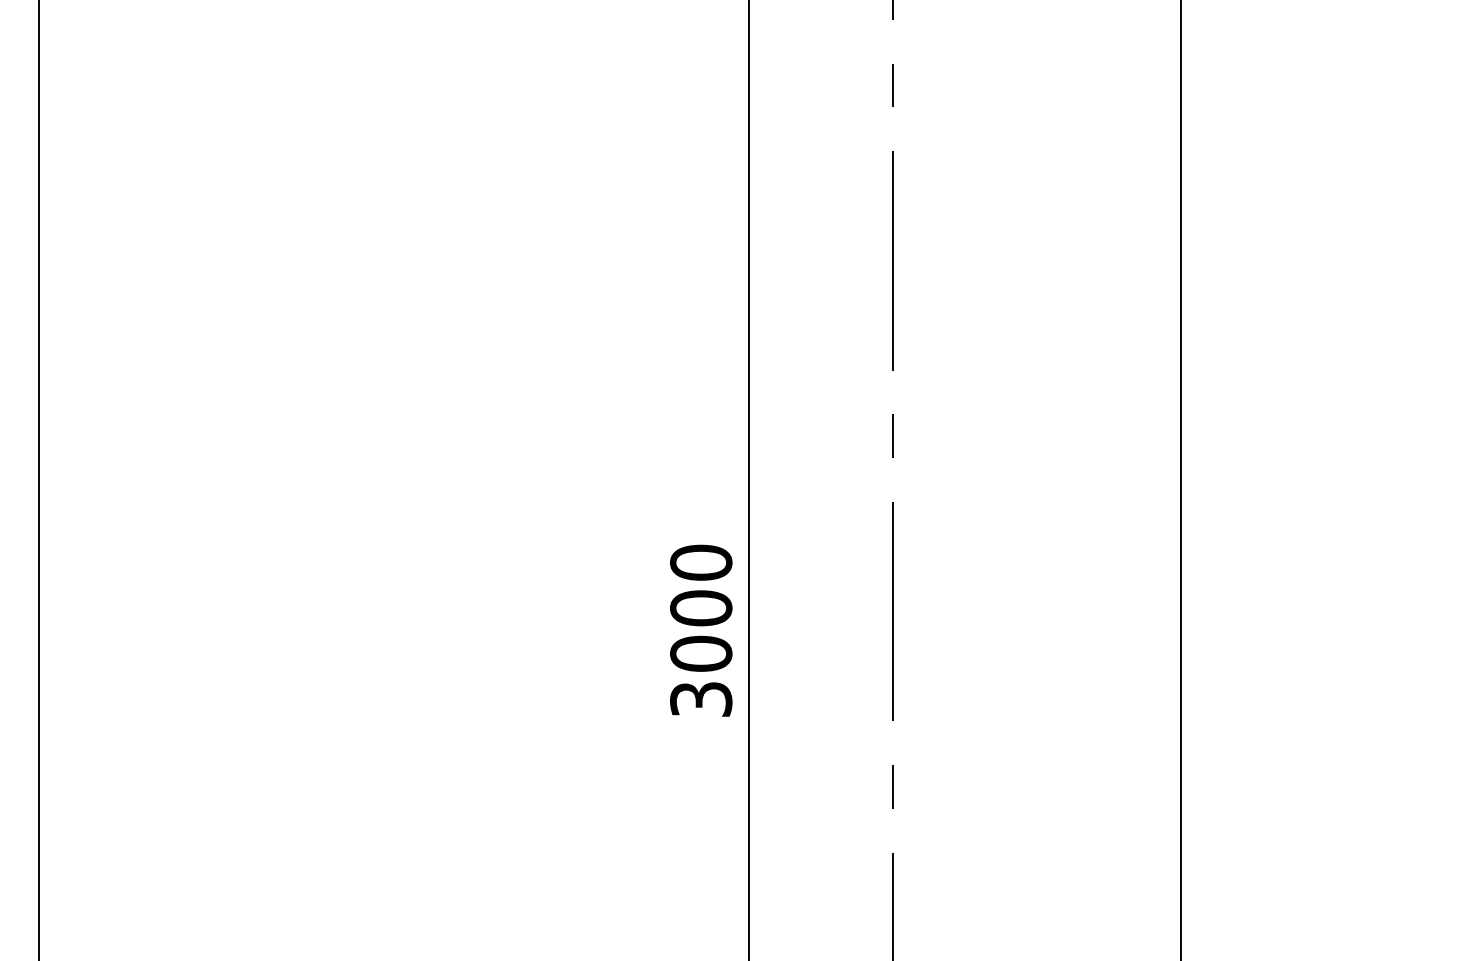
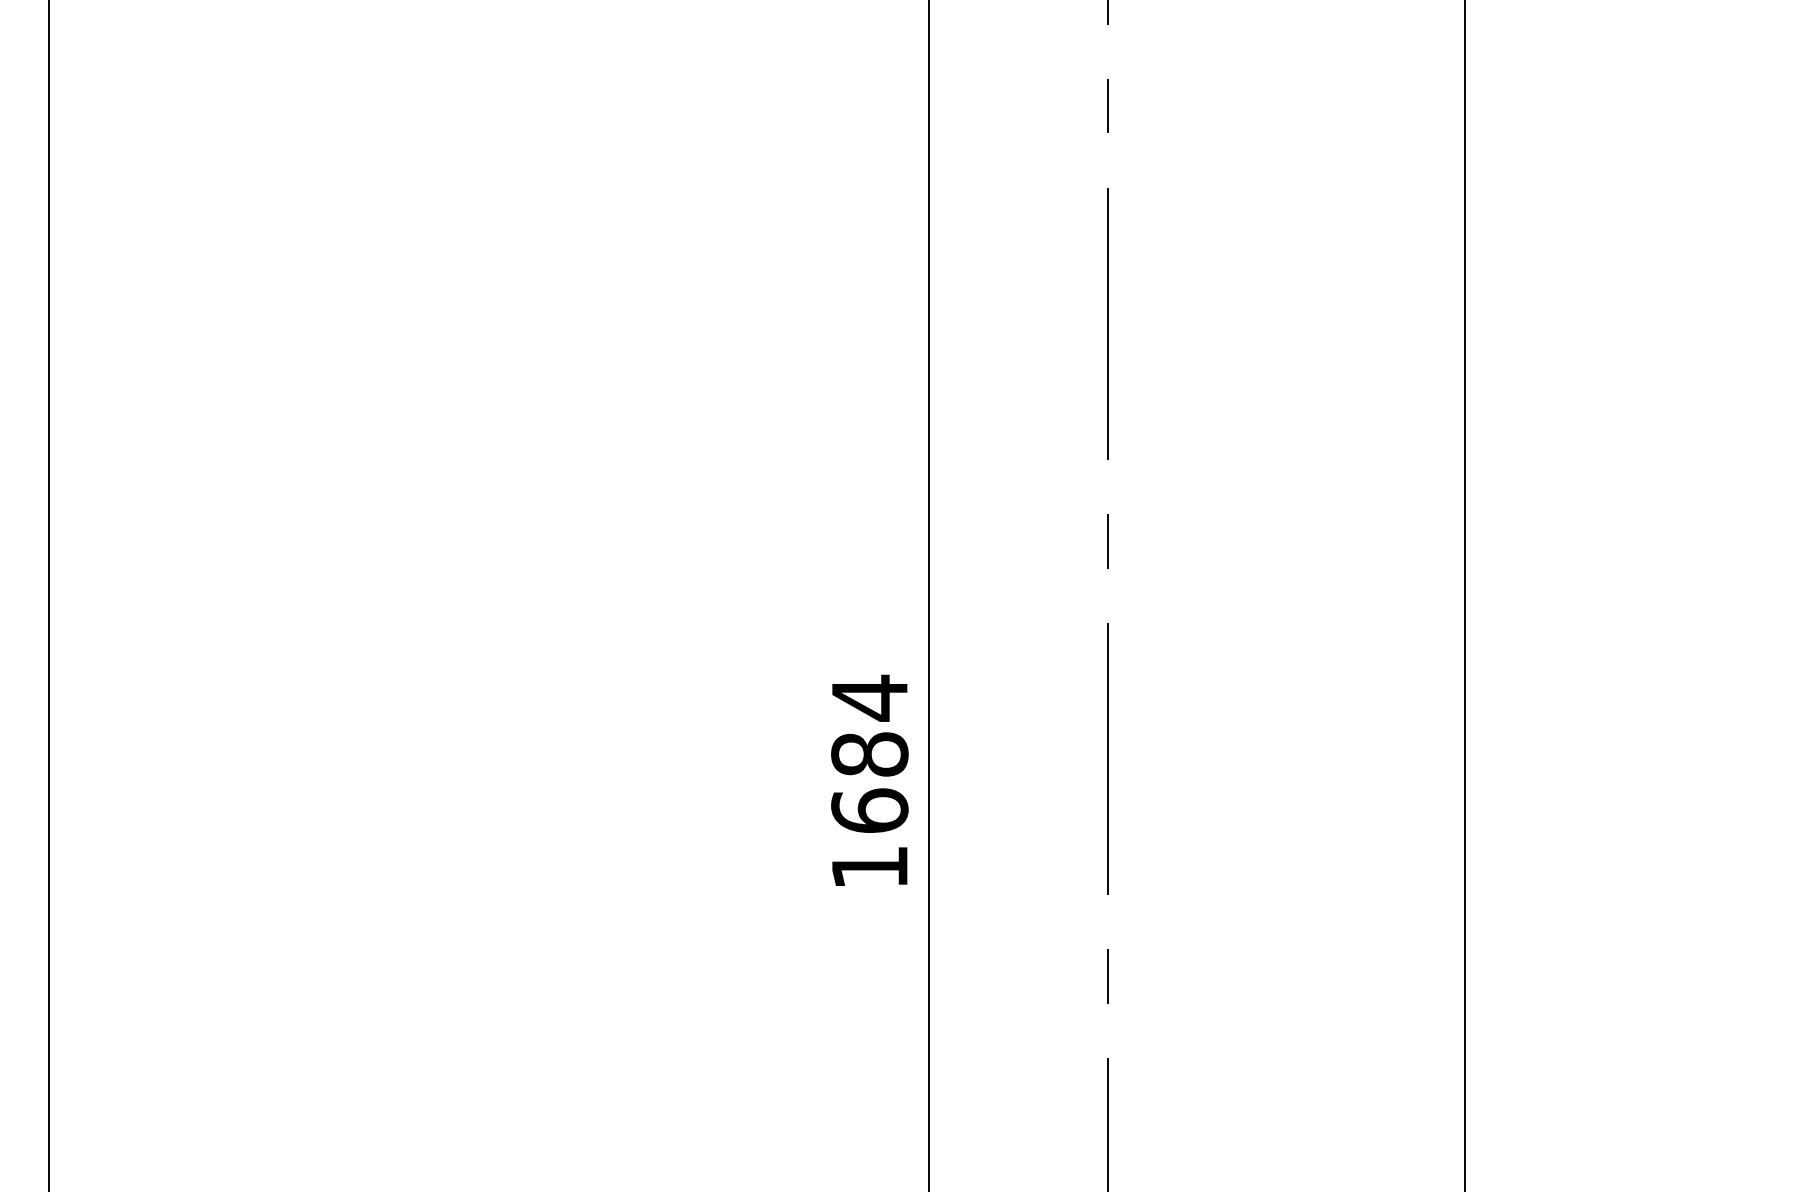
text: (700, 630) -> (869, 781), 3000 -> 1684

